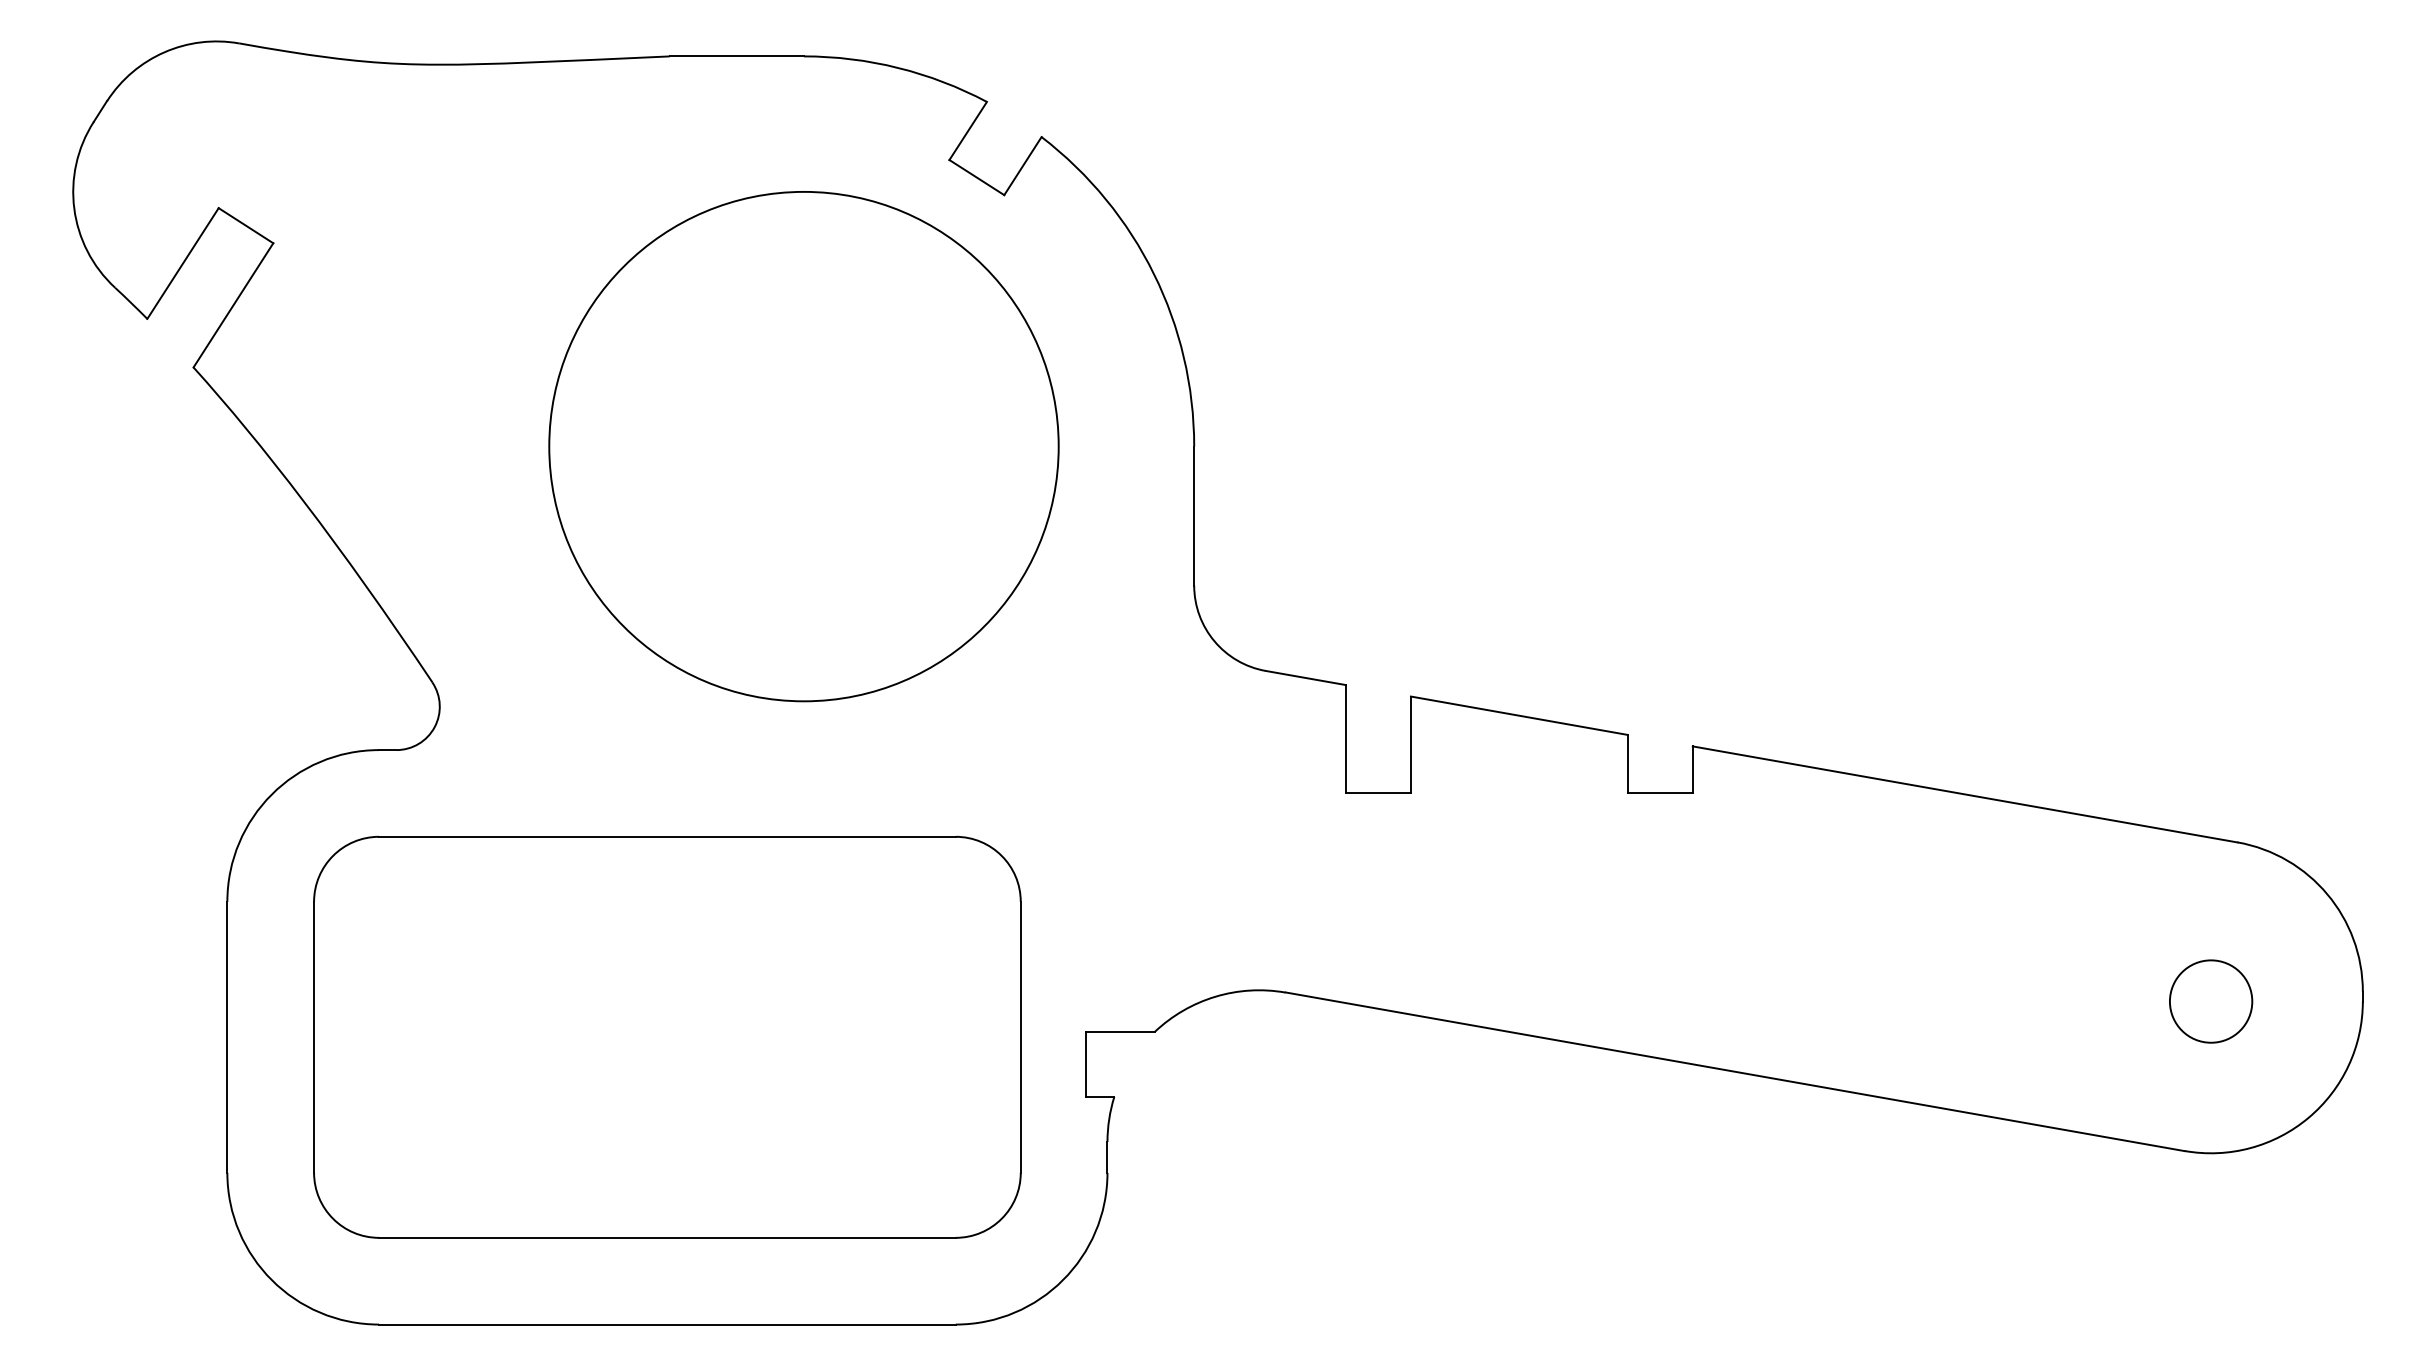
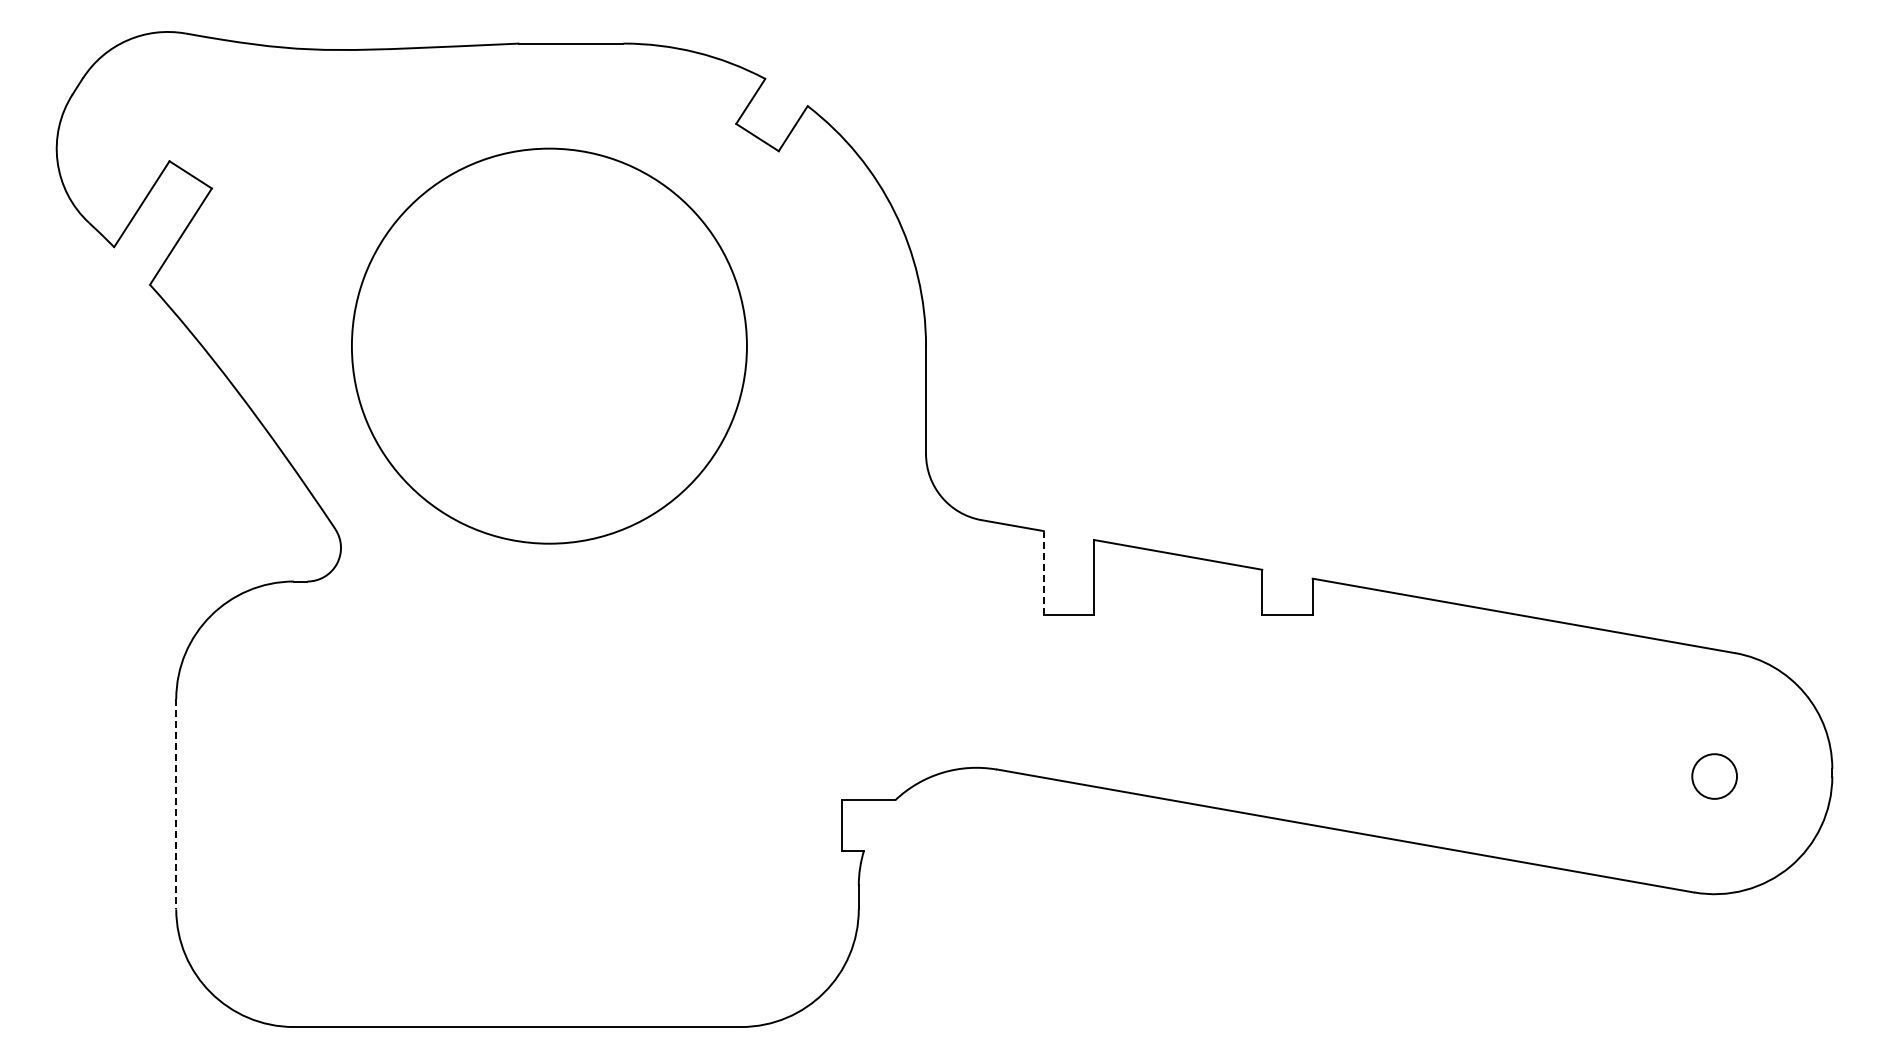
circle: (804, 445) -> (549, 345), moved
line: (1345, 739) -> (1043, 573), solid -> dashed
circle: (2210, 1001) -> (1714, 776), size x0.7
part: (667, 1036) -> (517, 803), removed
line: (227, 1037) -> (176, 804), solid -> dashed

